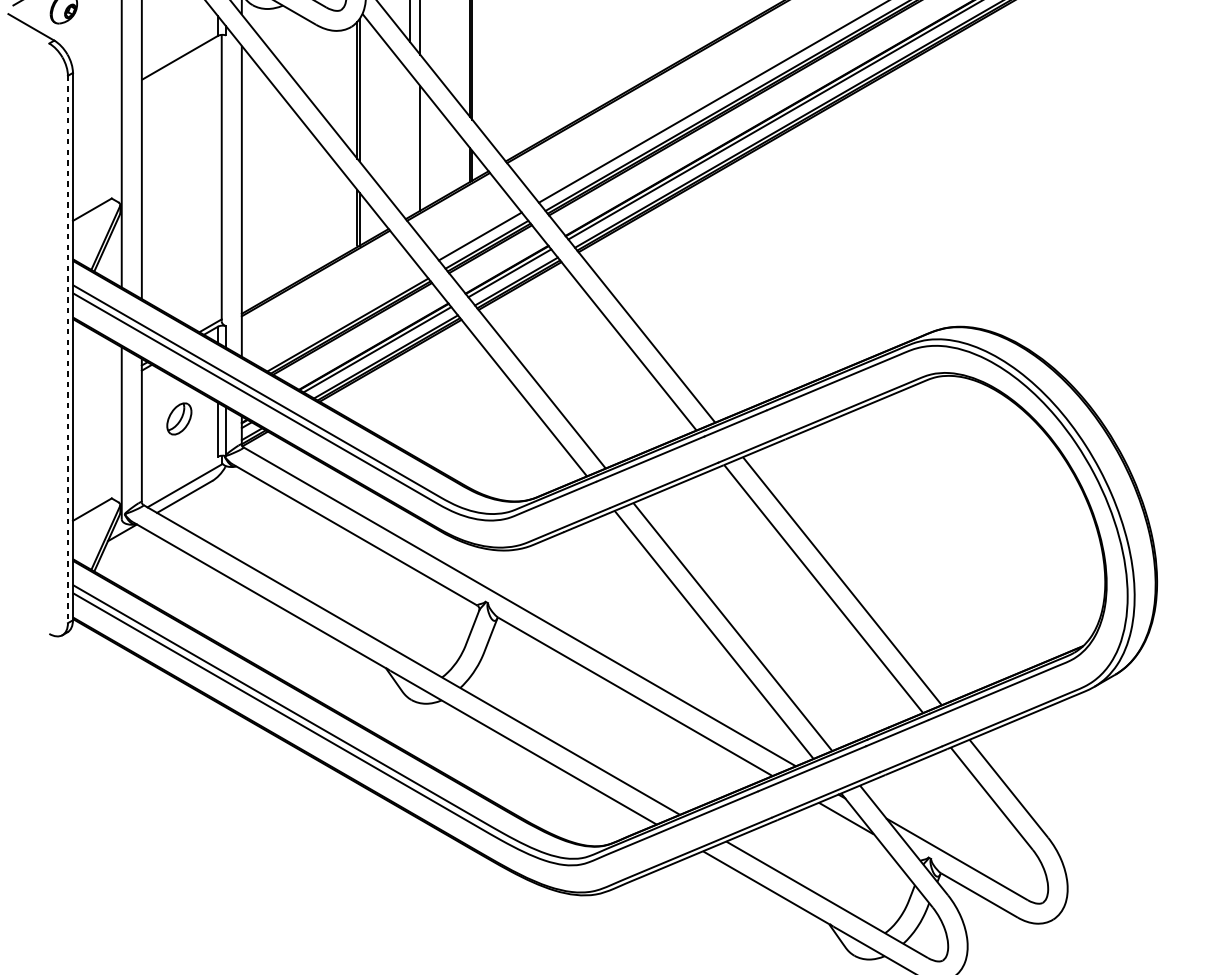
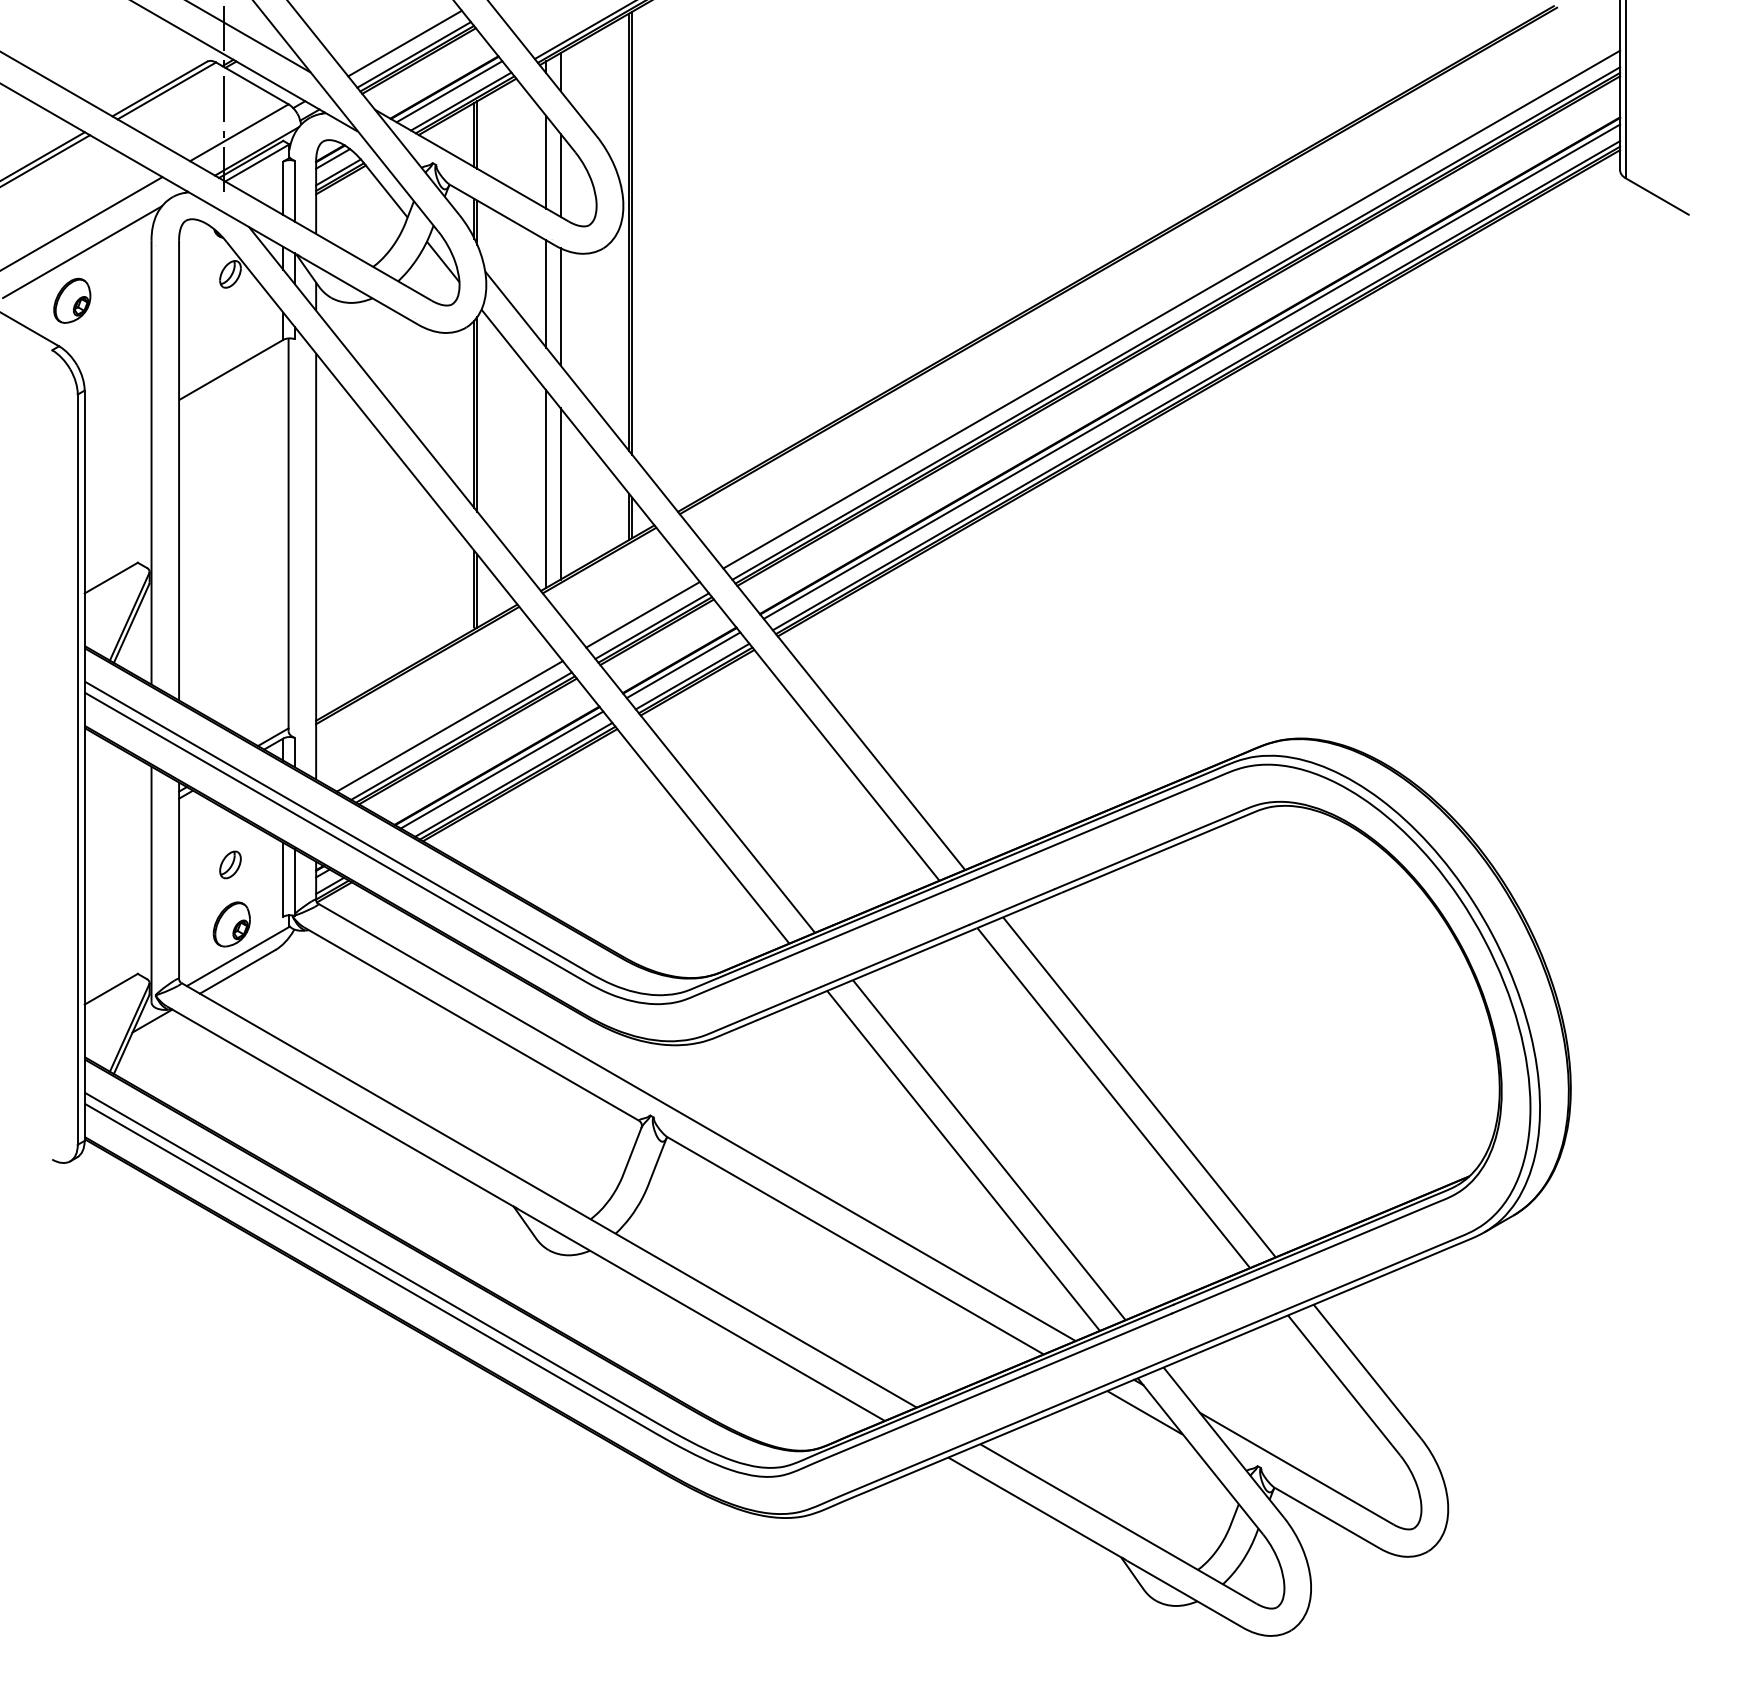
line: (409, 144) -> (546, 488), added
line: (339, 317) -> (449, 726), added
line: (67, 350) -> (77, 770), dashed -> solid
part: (179, 418) -> (230, 864), size x0.62
part: (180, 462) -> (231, 924), added

